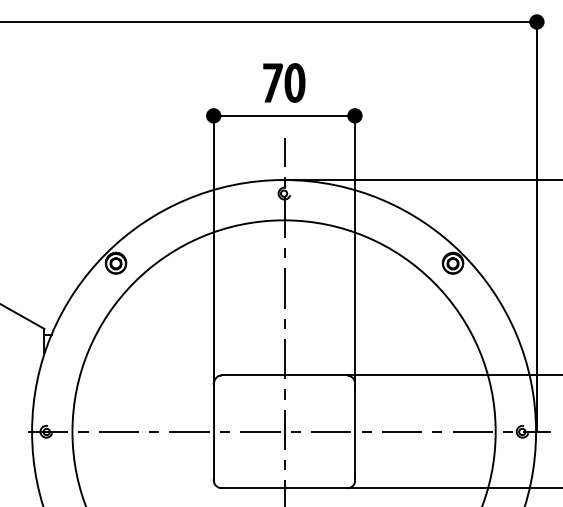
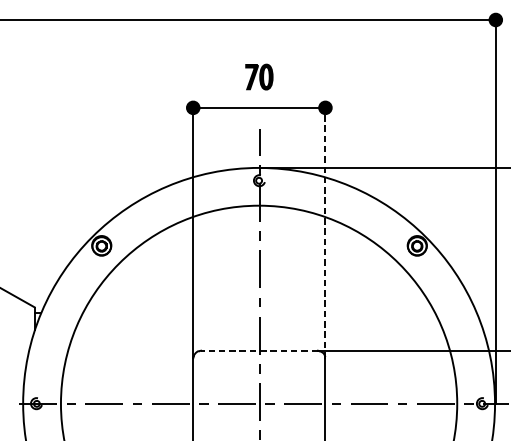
part: (284, 82) -> (259, 76), size x0.7
line: (354, 249) -> (325, 232), solid -> dashed
line: (284, 375) -> (259, 350), solid -> dashed

